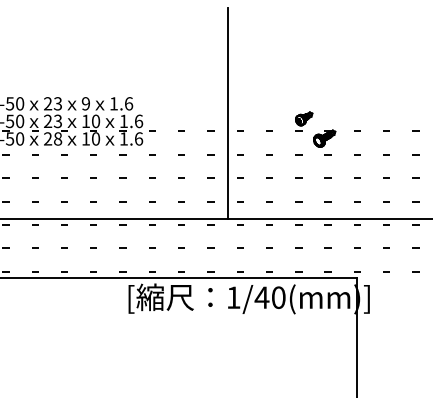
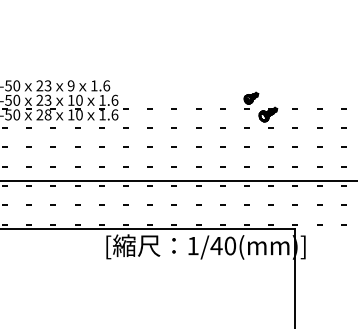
line: (228, 113) -> (188, 93), removed

